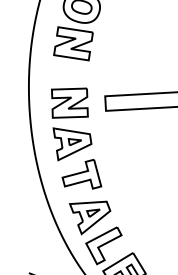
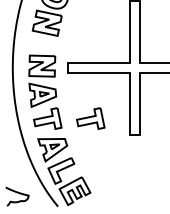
part: (140, 171) -> (90, 118), added

